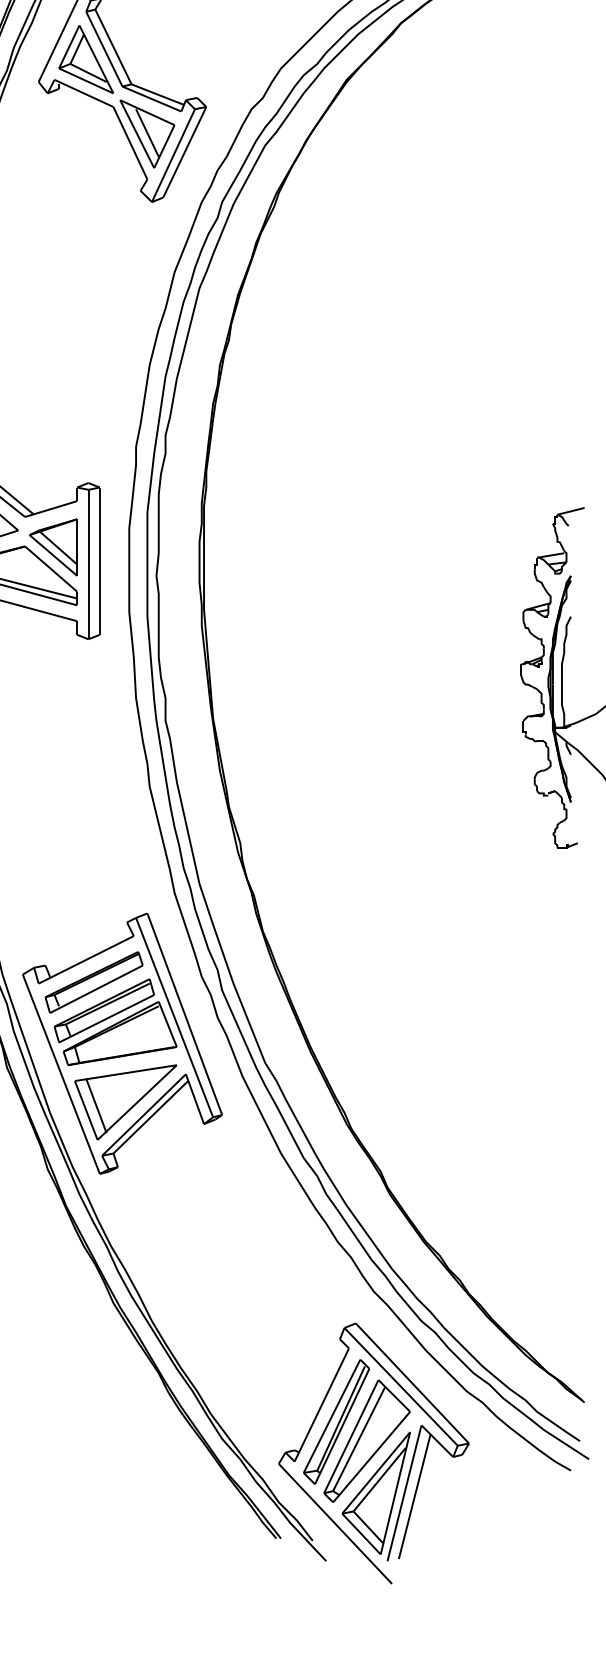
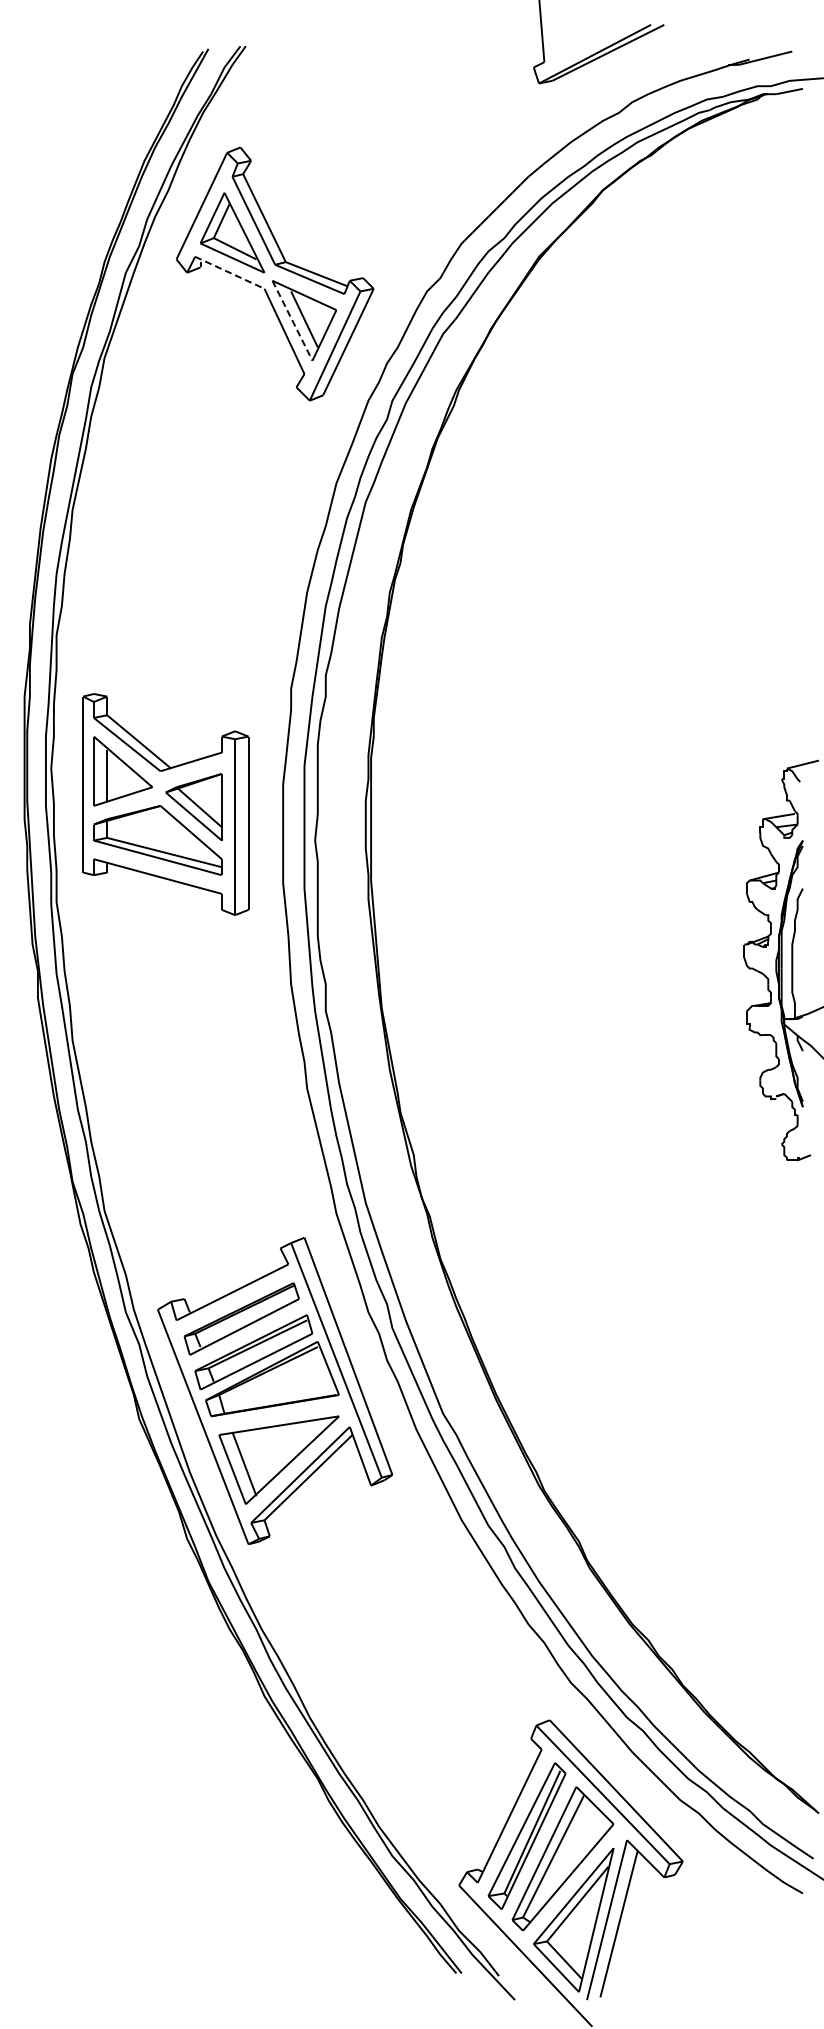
line: (84, 93) -> (230, 272), solid -> dashed
line: (137, 133) -> (292, 320), solid -> dashed

